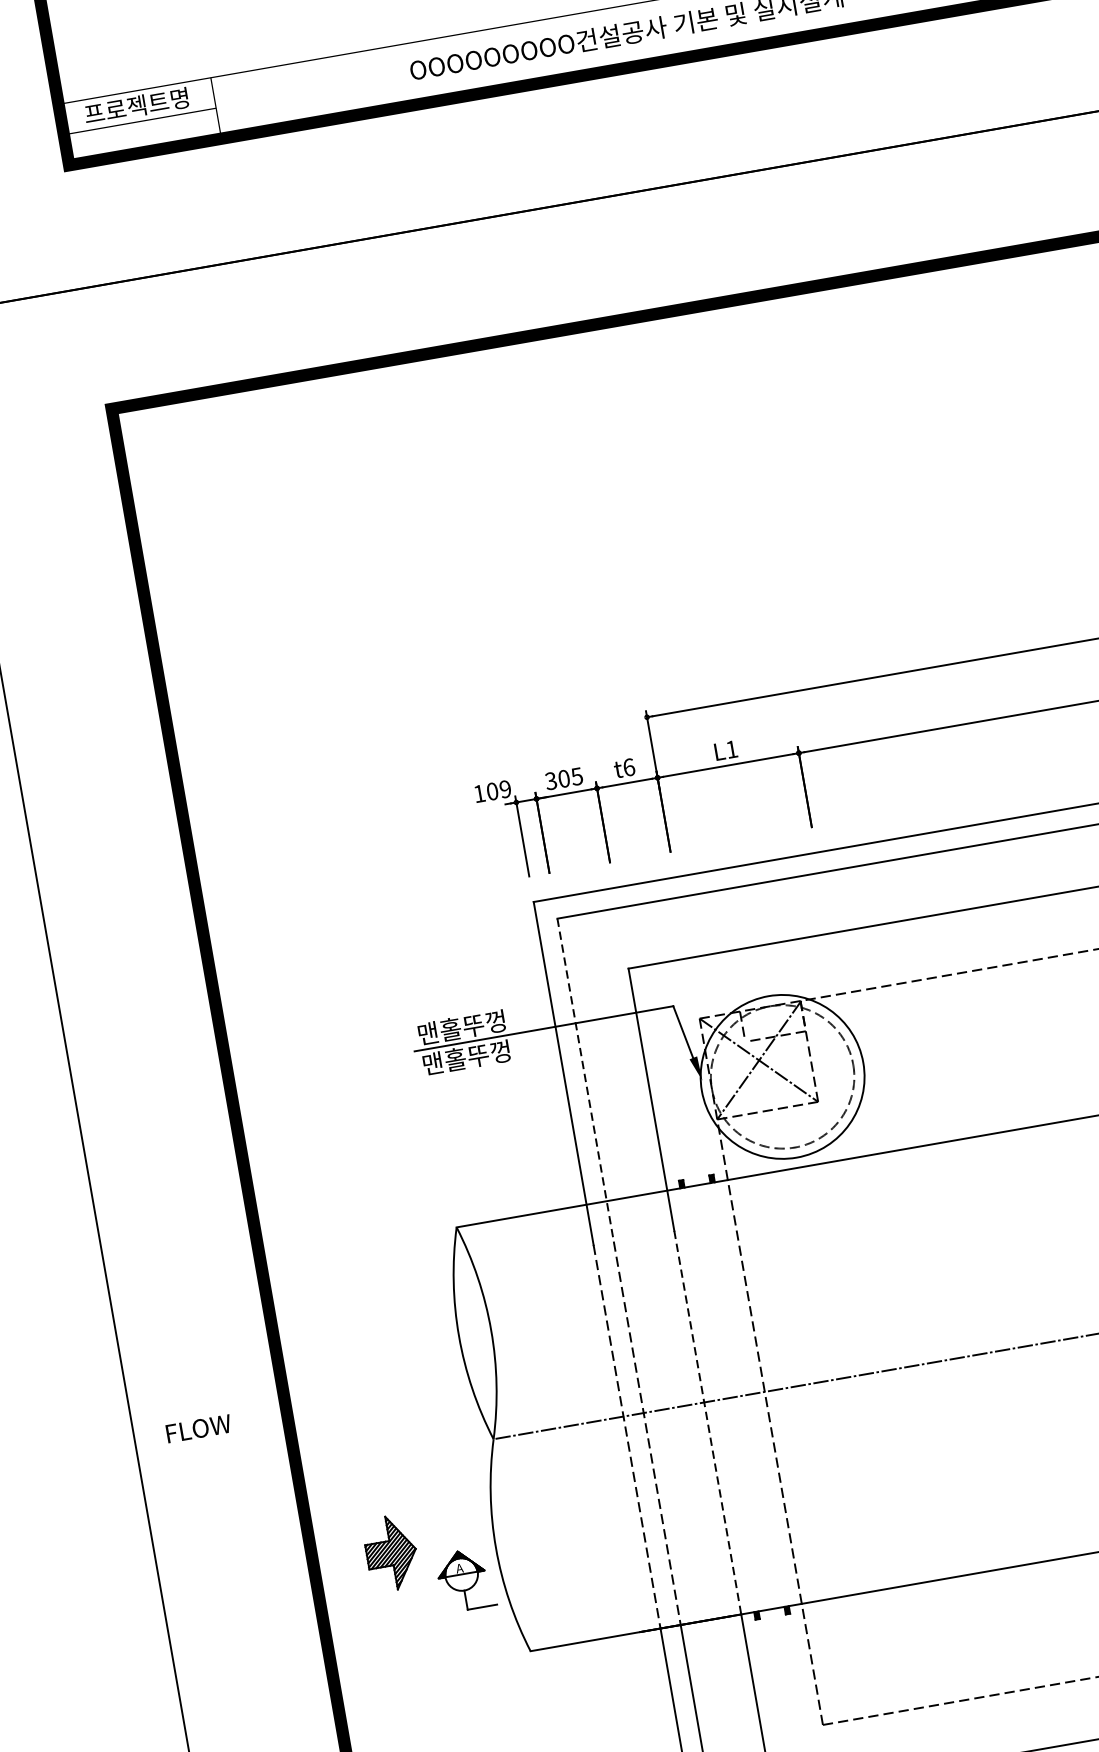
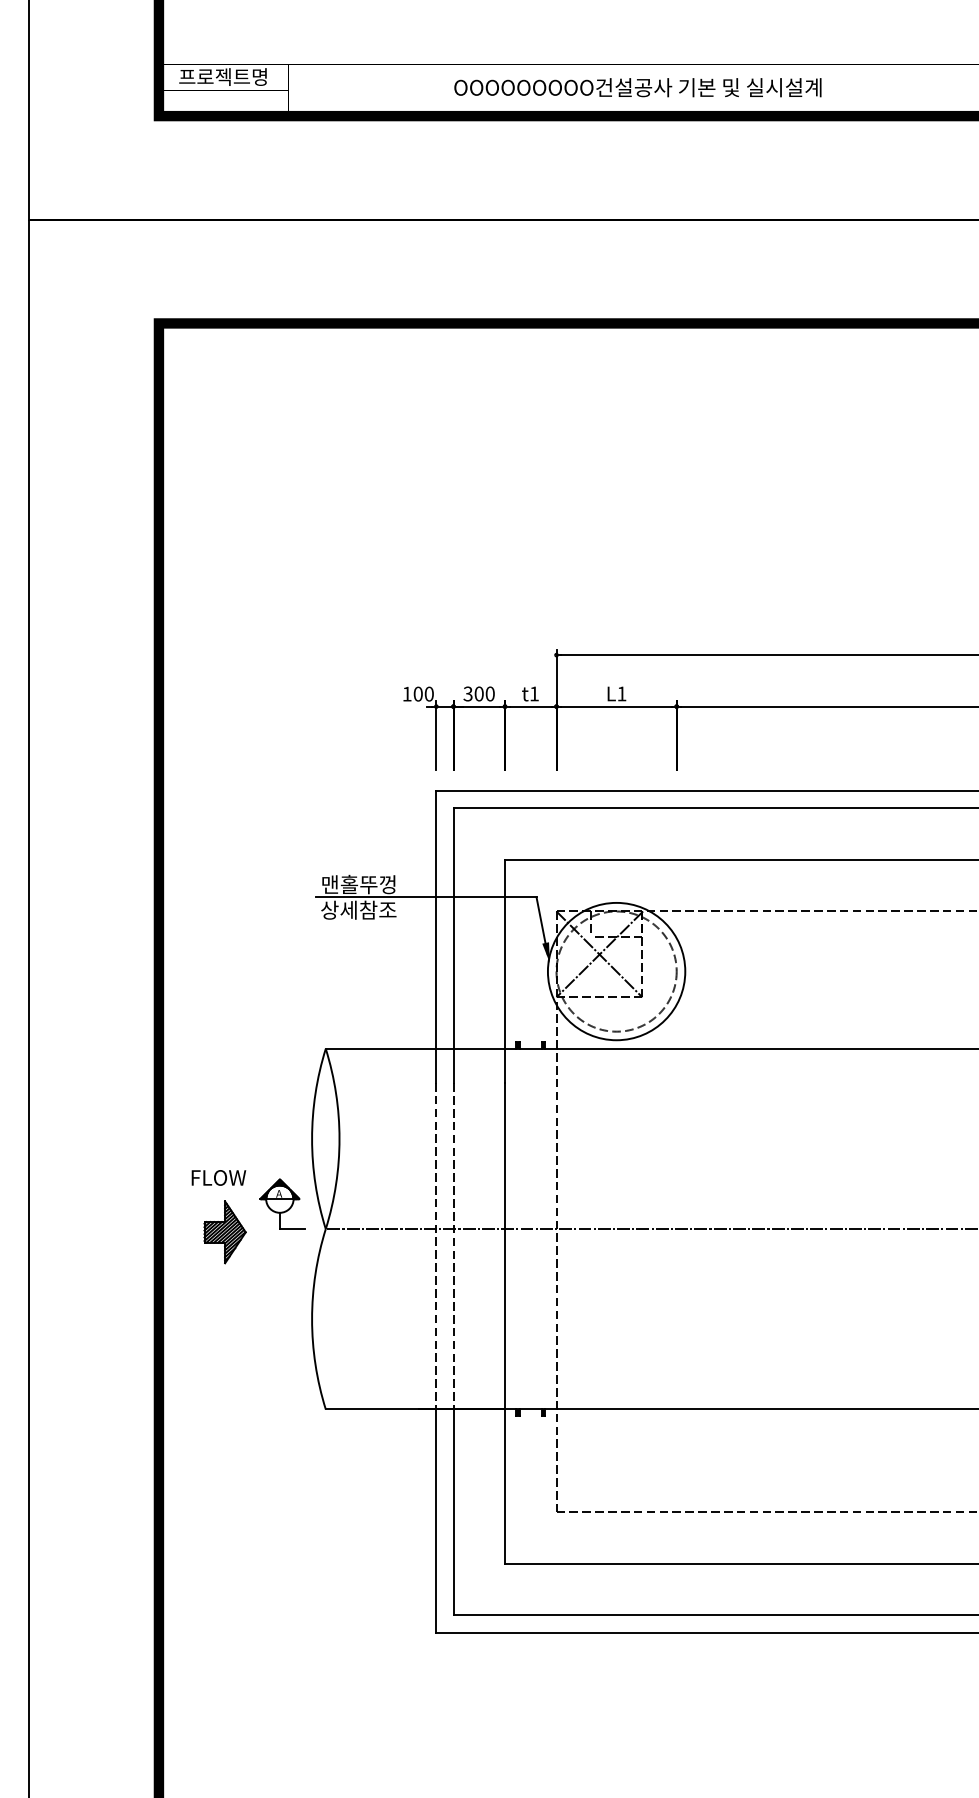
text: (629, 766) -> (534, 693), t6 -> t1
text: (576, 776) -> (489, 693), 305 -> 300
text: (504, 788) -> (428, 693), 109 -> 100
text: (466, 1056) -> (358, 909), 맨홀뚜껑 -> 상세참조
line: (585, 1080) -> (453, 946), dashed -> solid
line: (708, 1422) -> (505, 1246), dashed -> solid
text: (198, 1428) -> (218, 1177), moved
part: (390, 1553) -> (224, 1232), moved
part: (465, 1579) -> (282, 1203), moved

